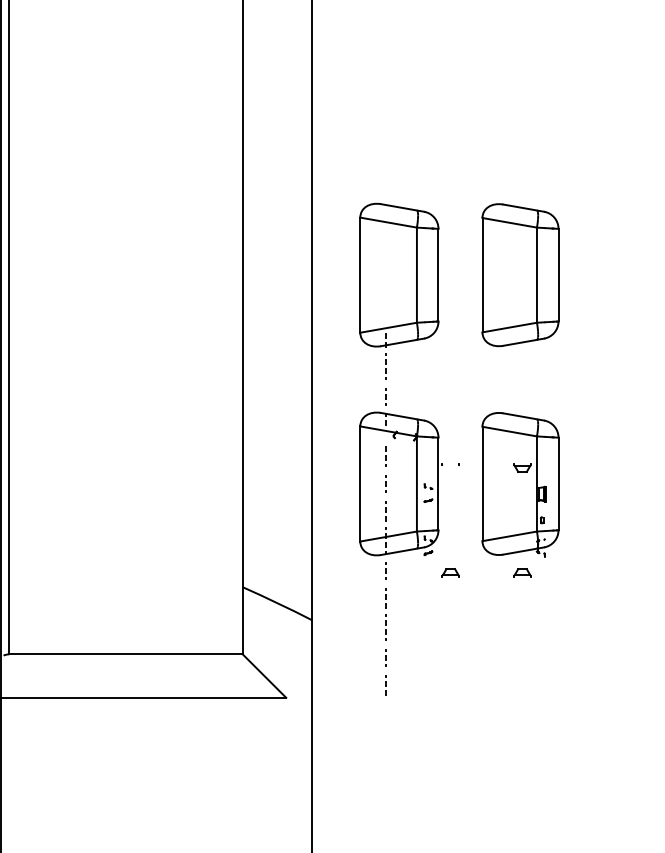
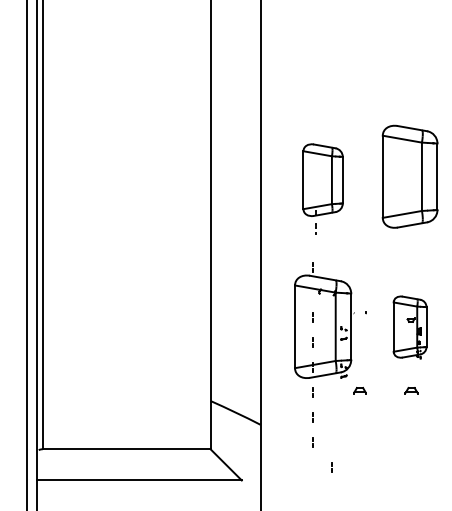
part: (399, 290) -> (323, 187), size x0.7
part: (520, 484) -> (410, 327), size x0.6
line: (385, 685) -> (331, 471), moved

